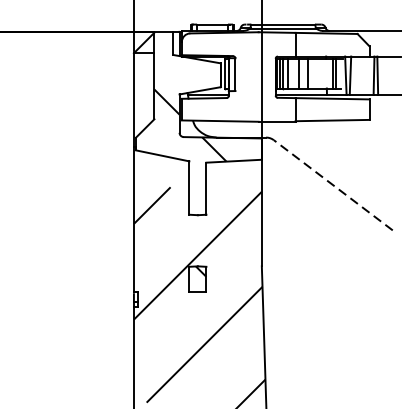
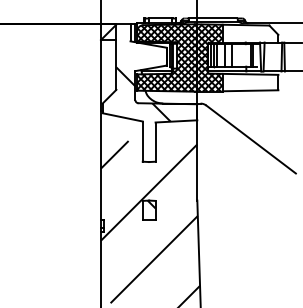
hatch: (238, 76) -> (179, 57), added
line: (332, 185) -> (250, 139), dashed -> solid

